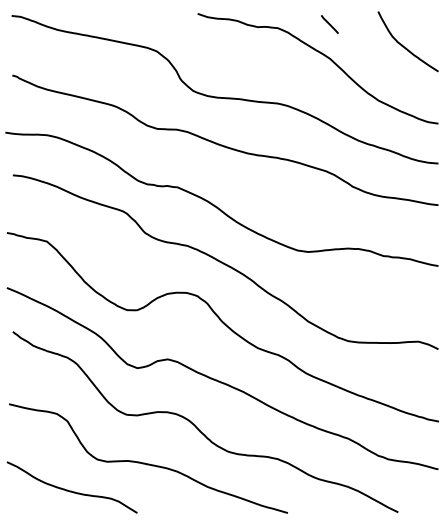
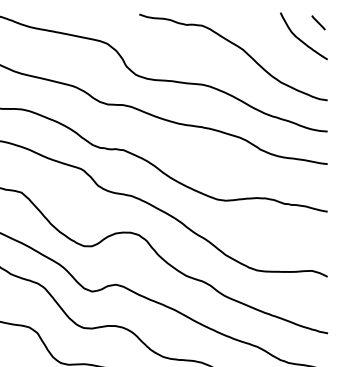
line: (329, 24) -> (318, 22), moved

